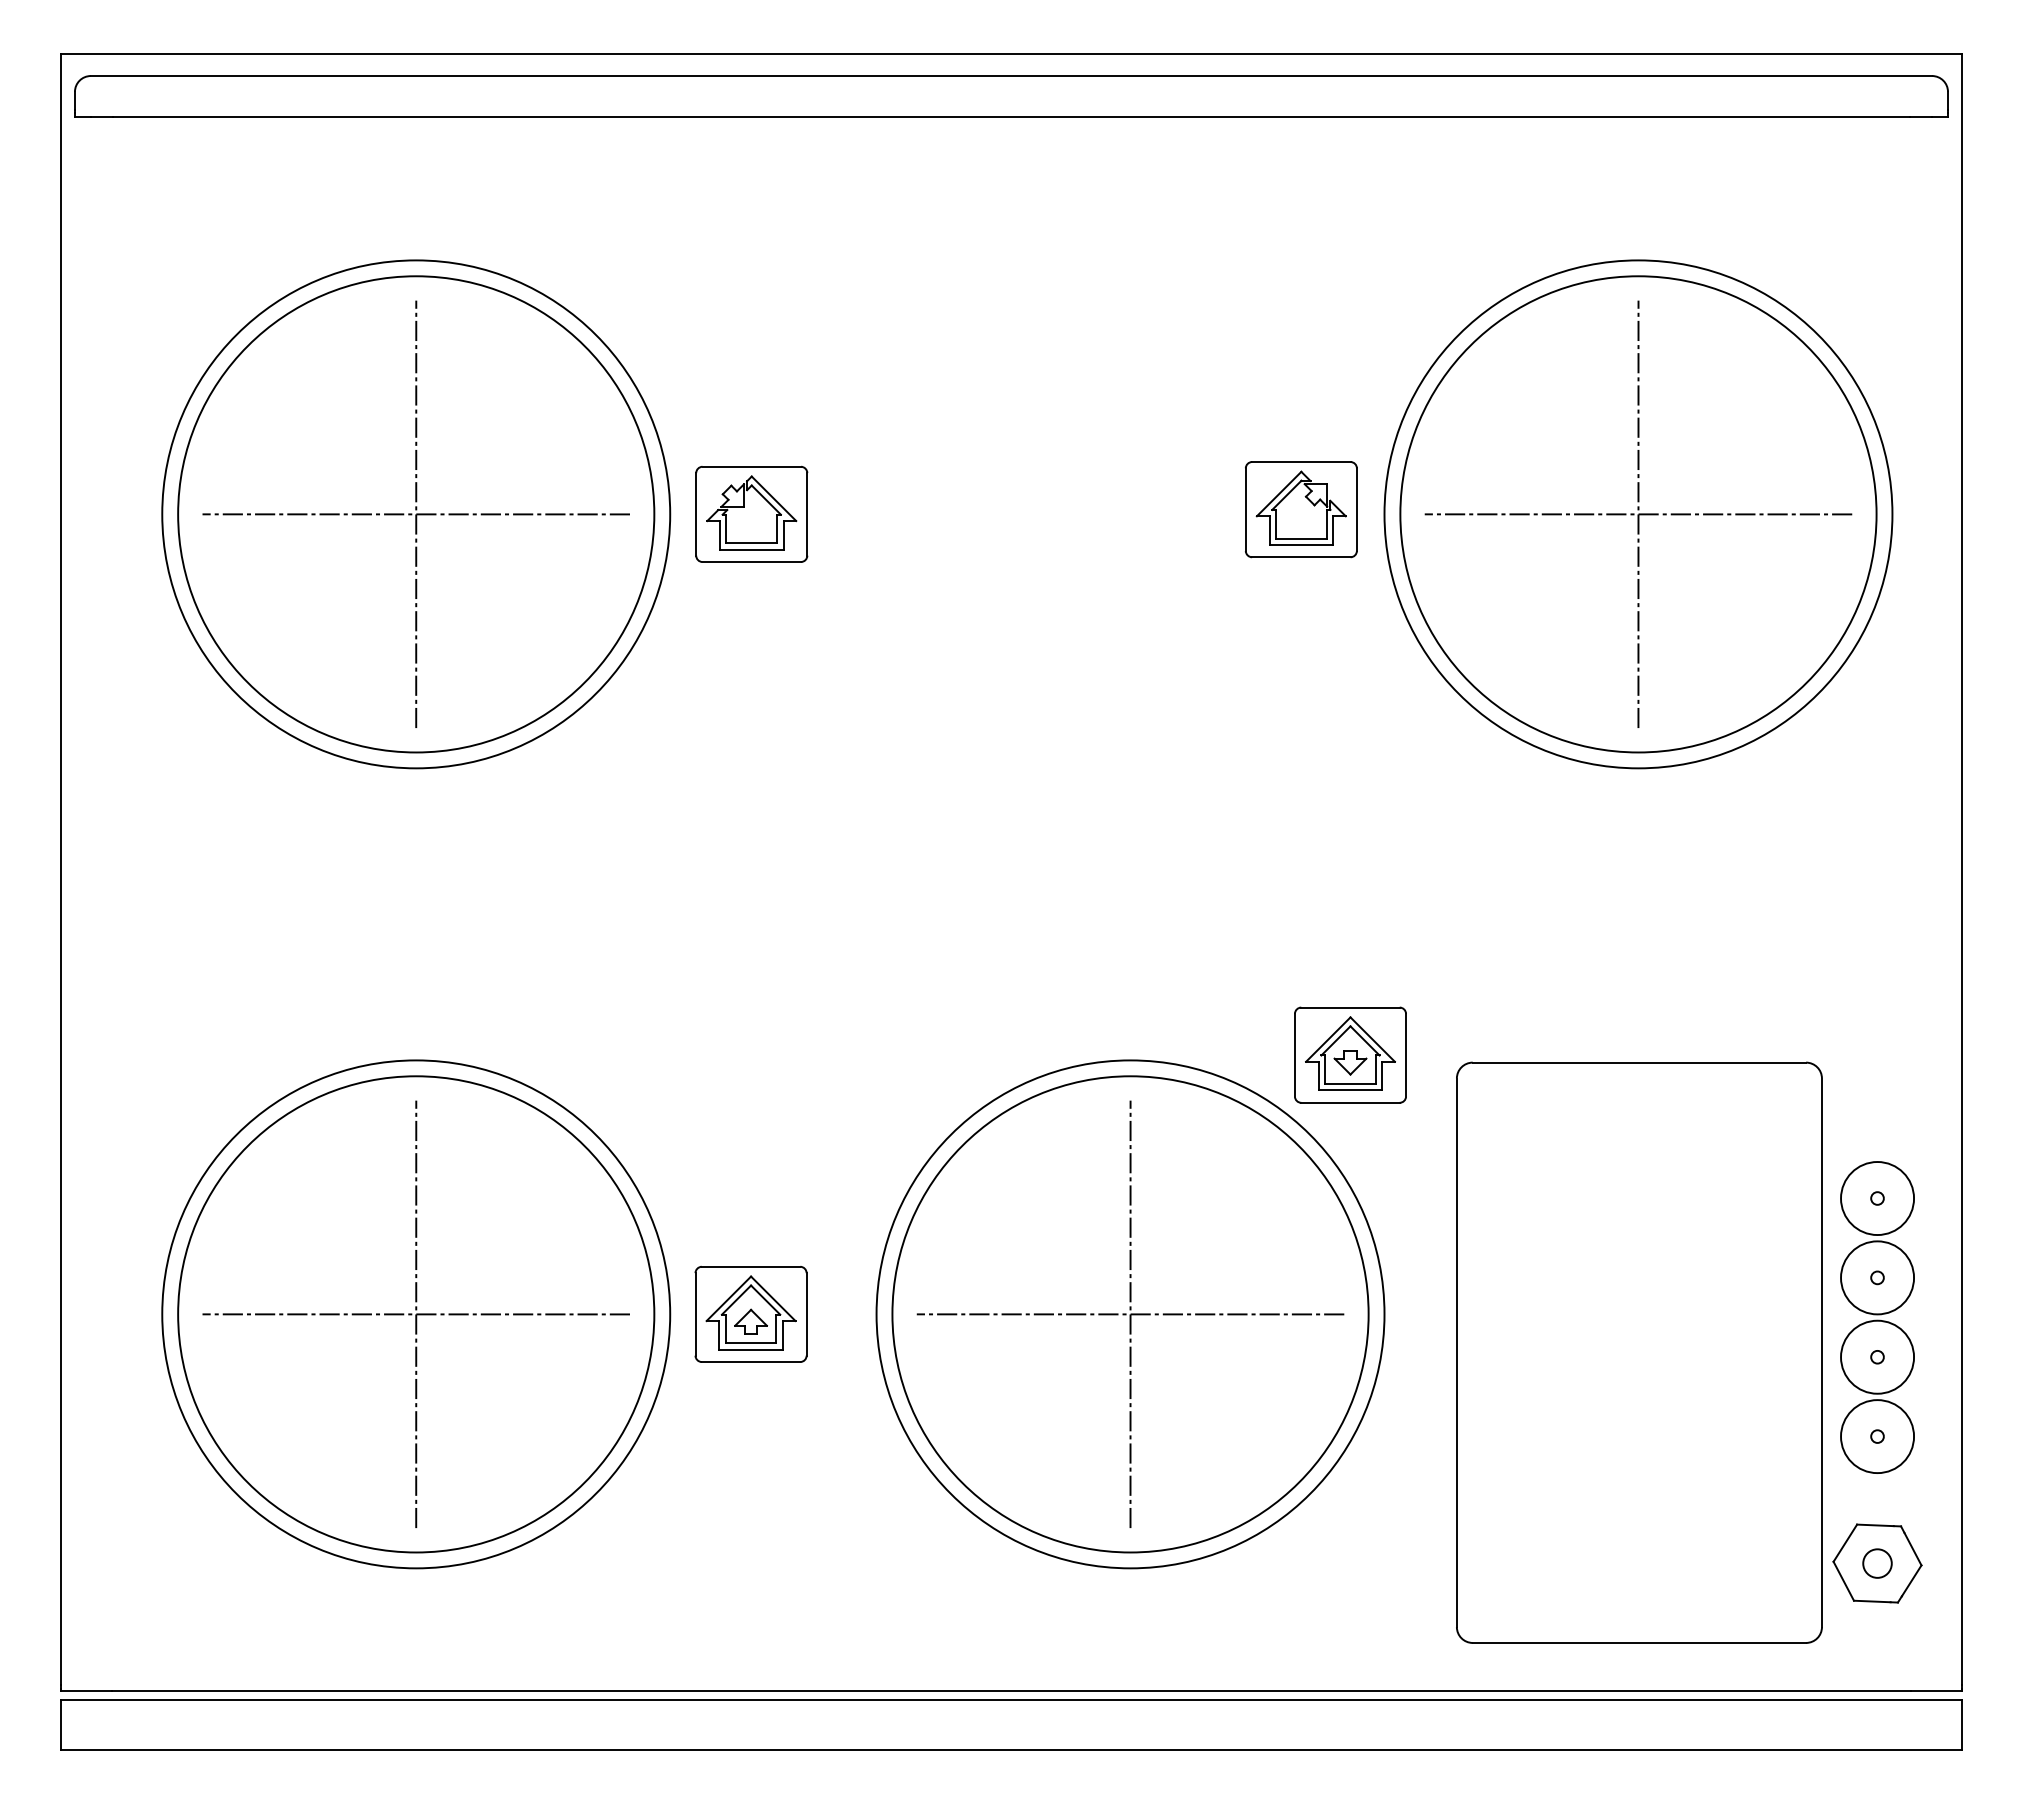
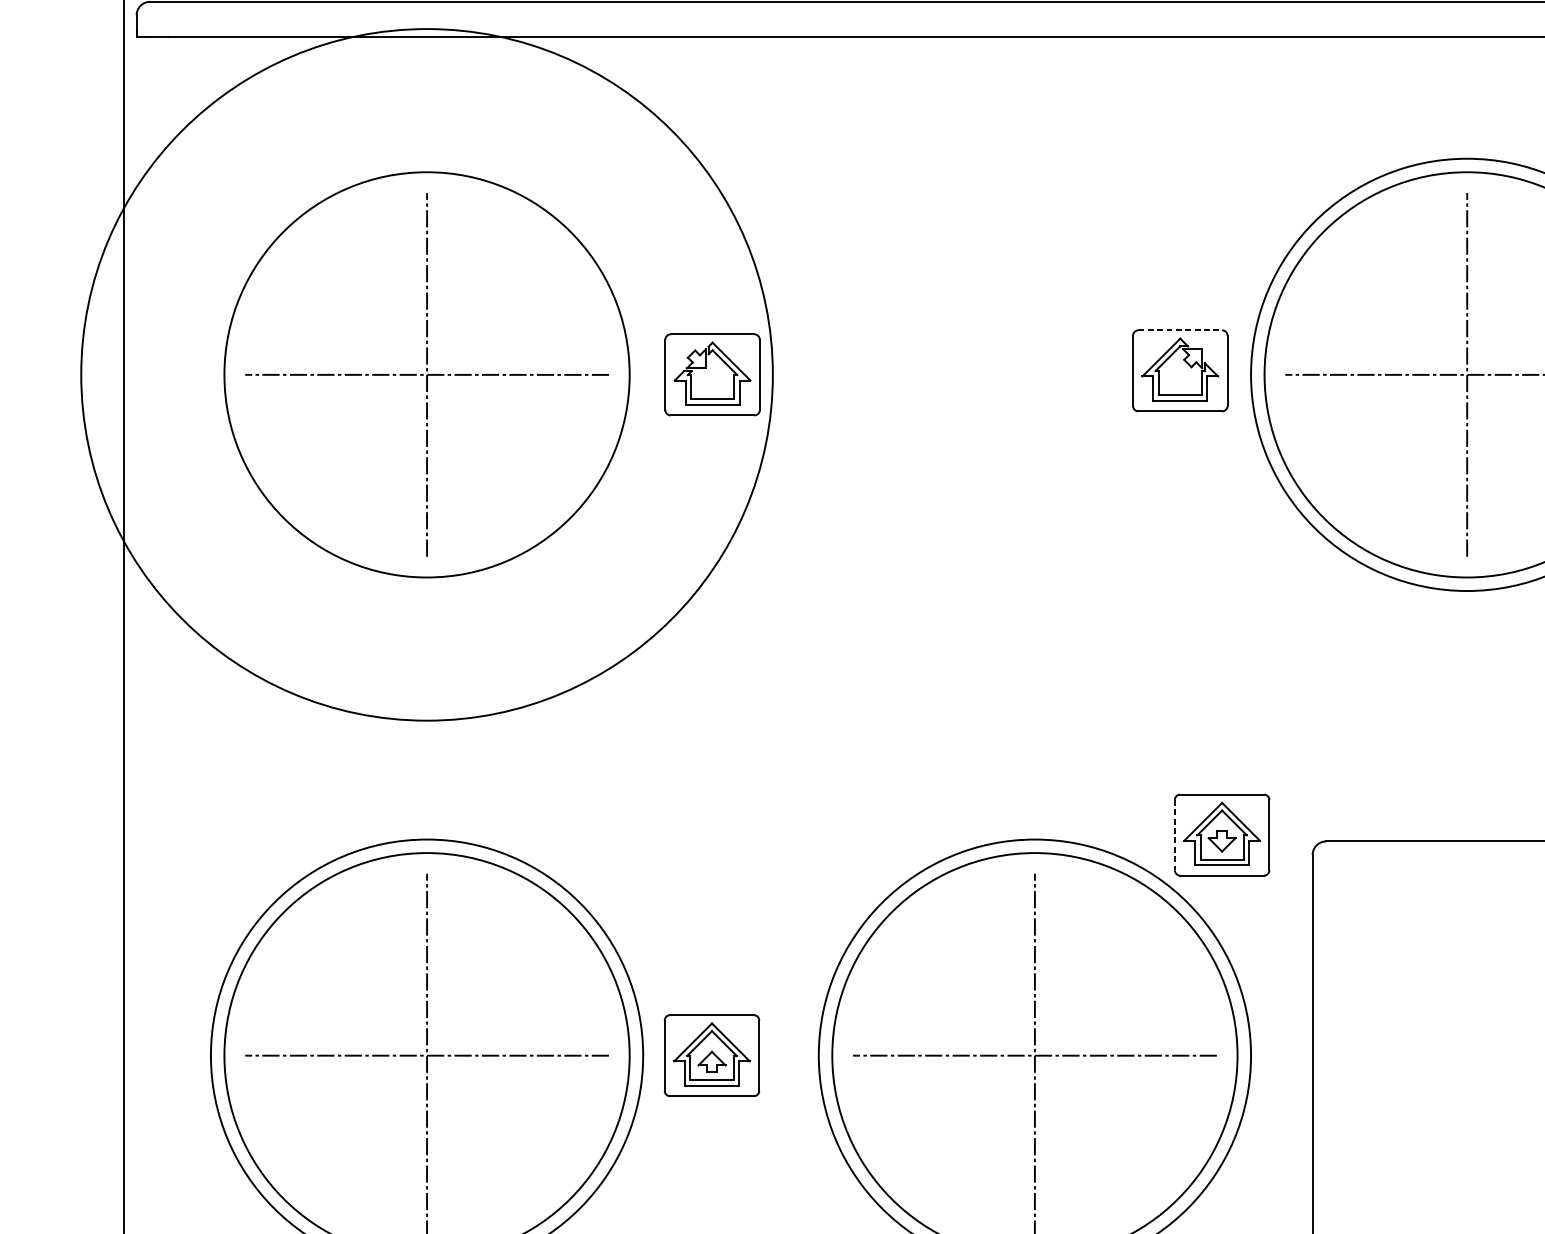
line: (1301, 462) -> (1180, 330), solid -> dashed
circle: (416, 514) -> (427, 374), size x1.6
line: (1294, 1055) -> (1174, 835), solid -> dashed

